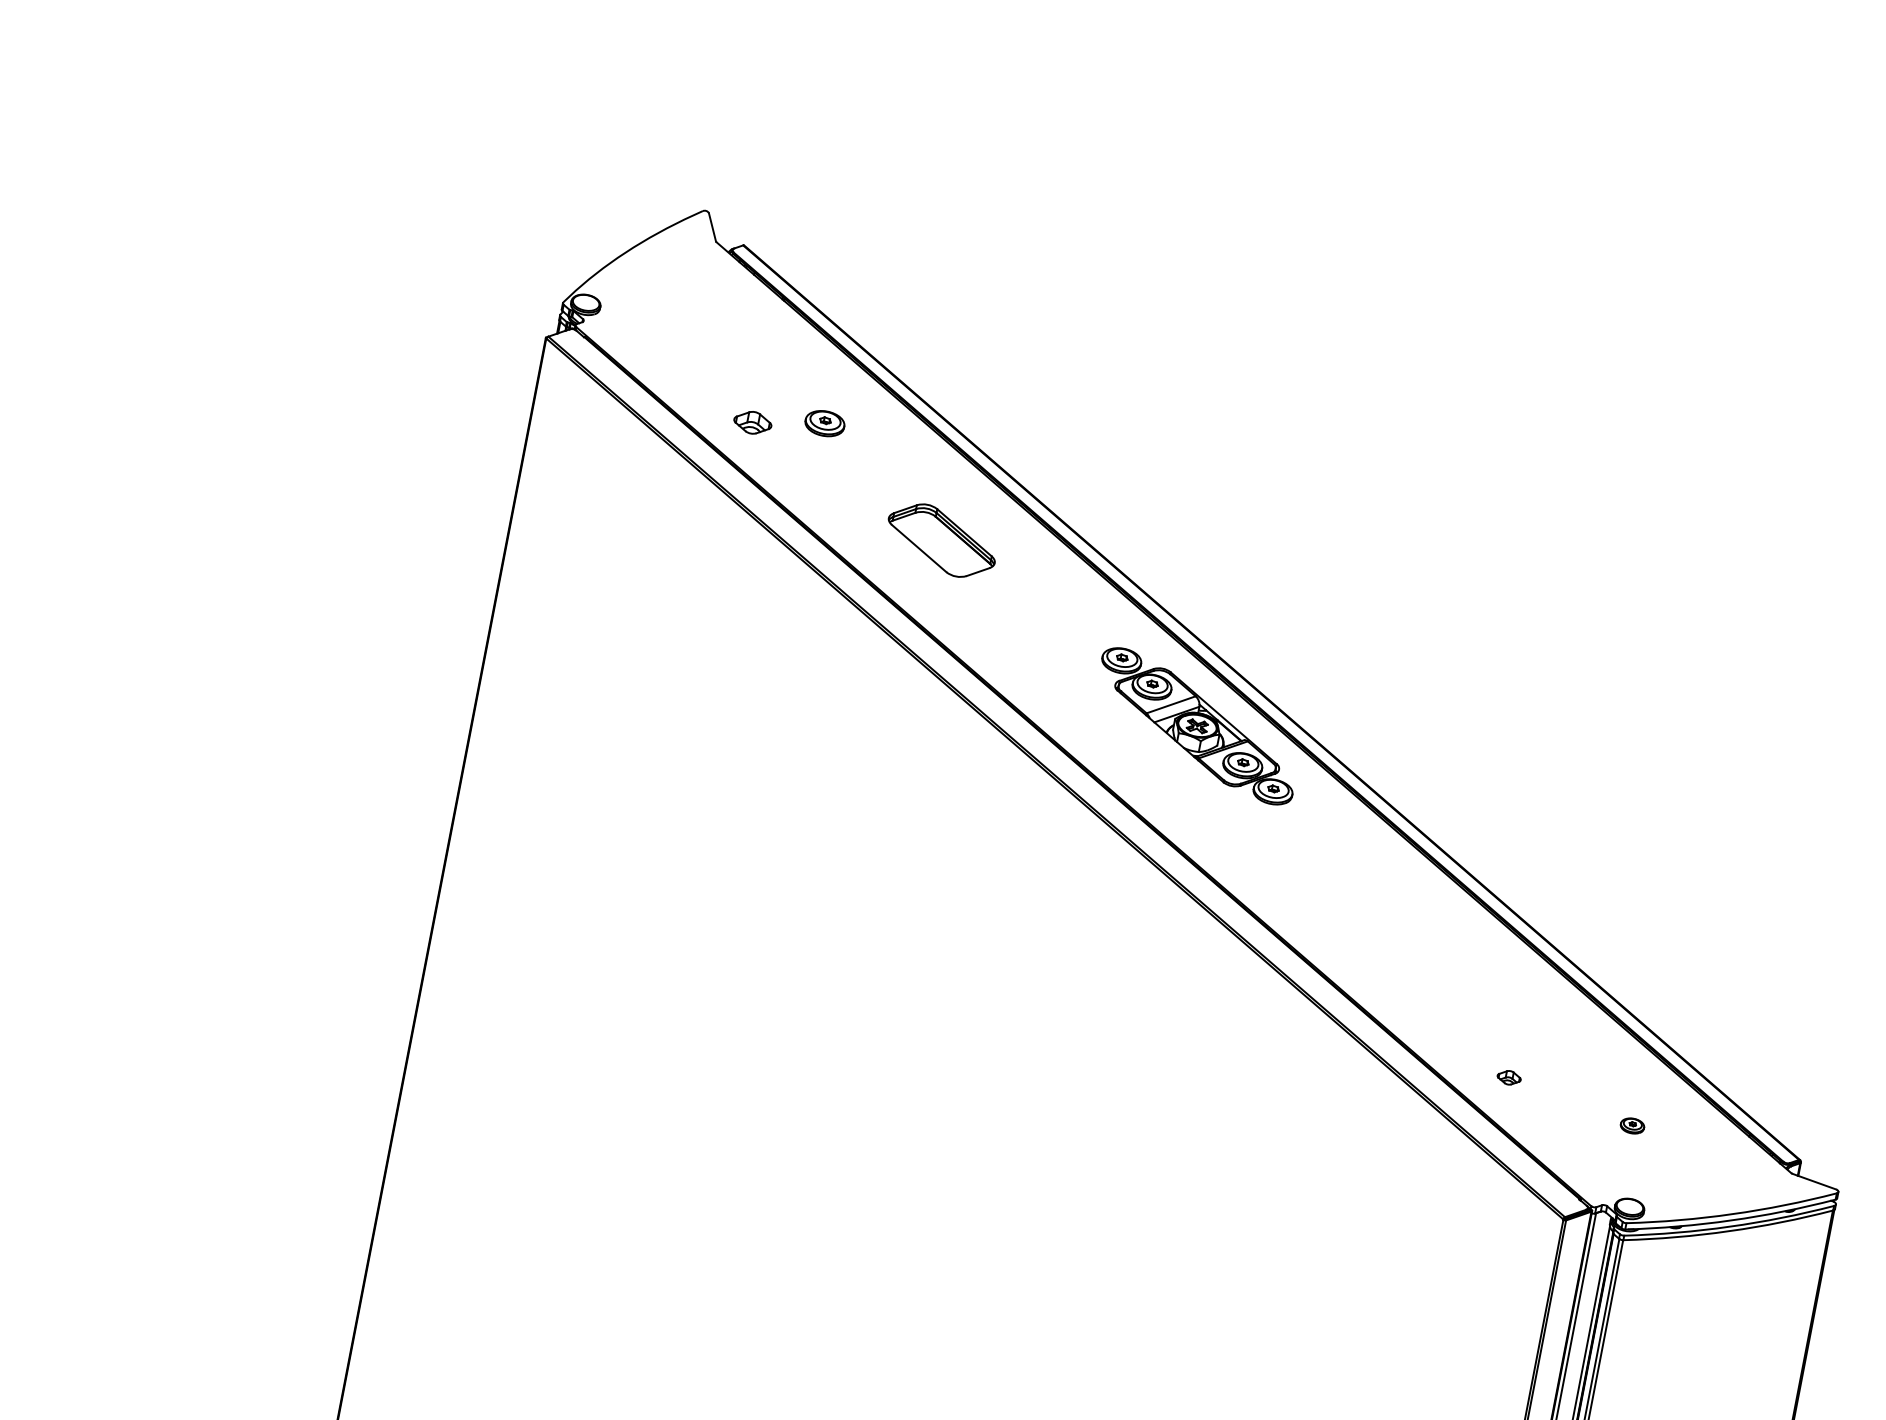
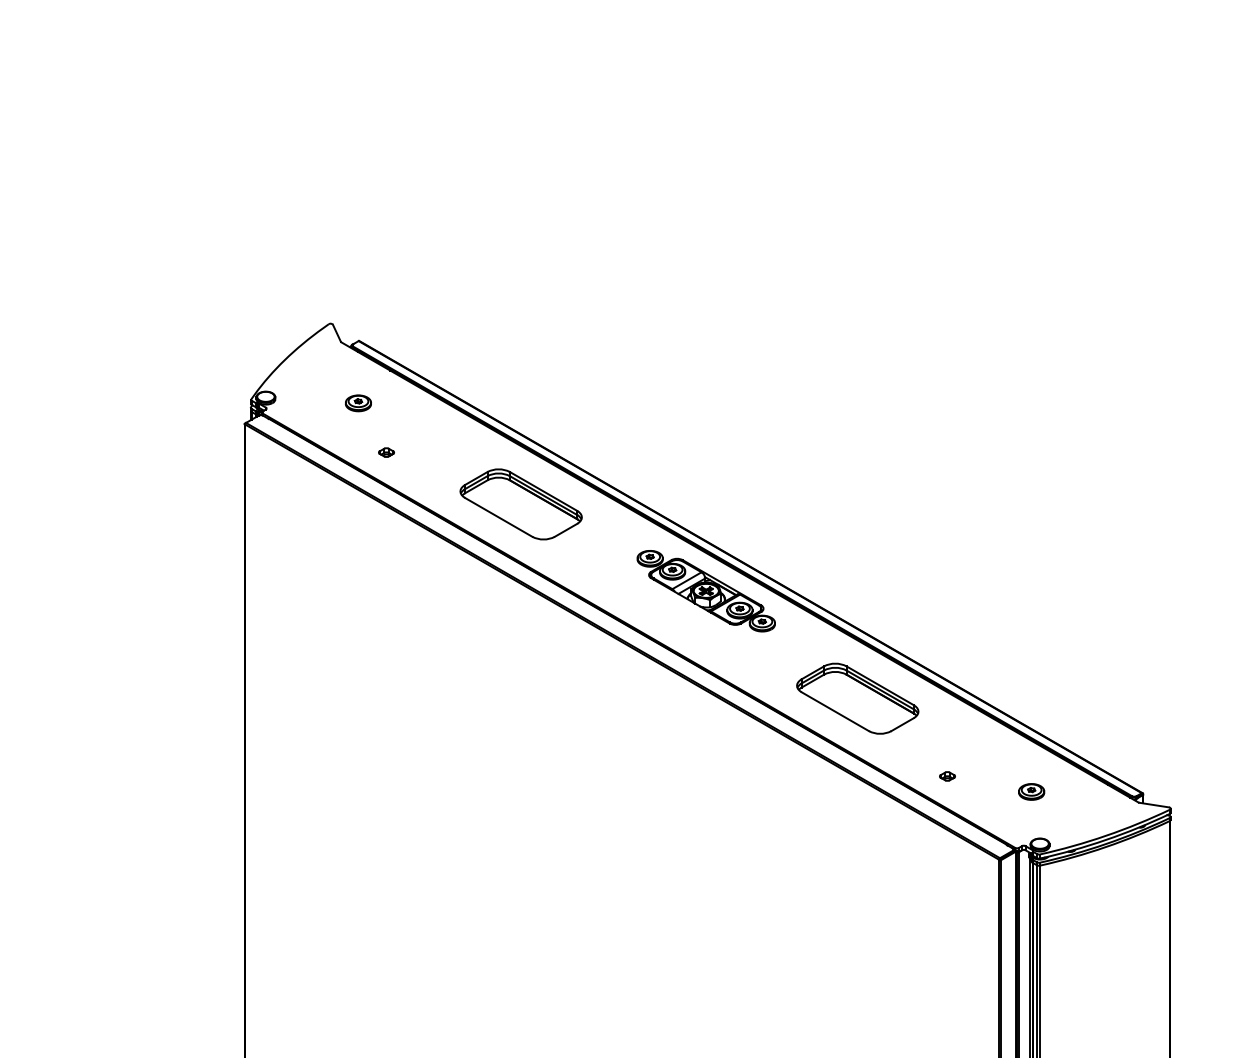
part: (752, 422) -> (386, 452), size x0.62
part: (824, 423) -> (358, 403), moved
part: (940, 540) -> (520, 504), size x1.67
part: (1395, 933) -> (857, 698), added
part: (1632, 1125) -> (1031, 791), size x1.67

